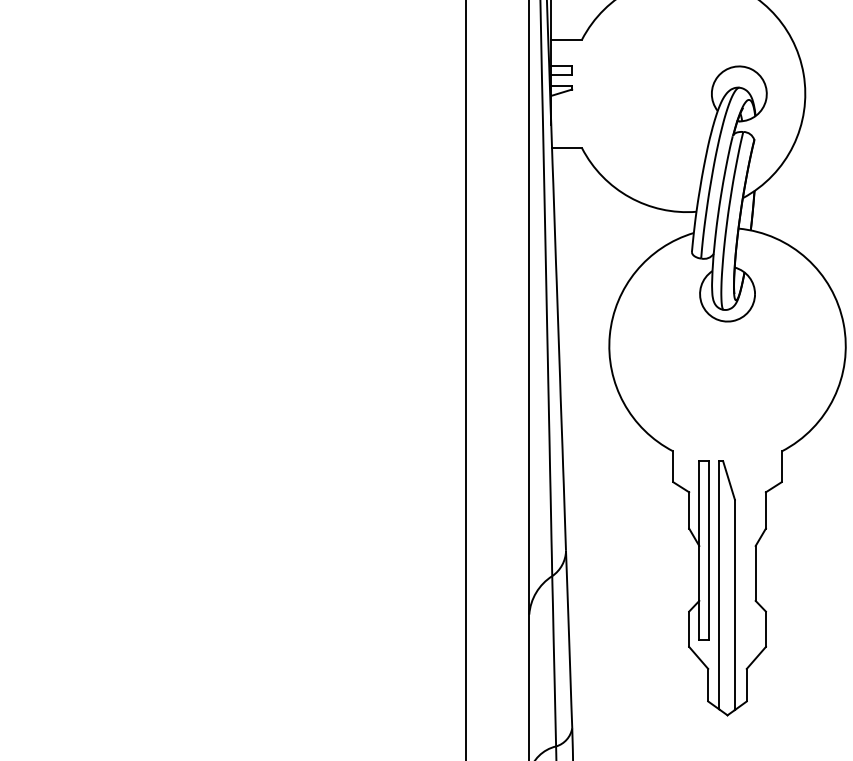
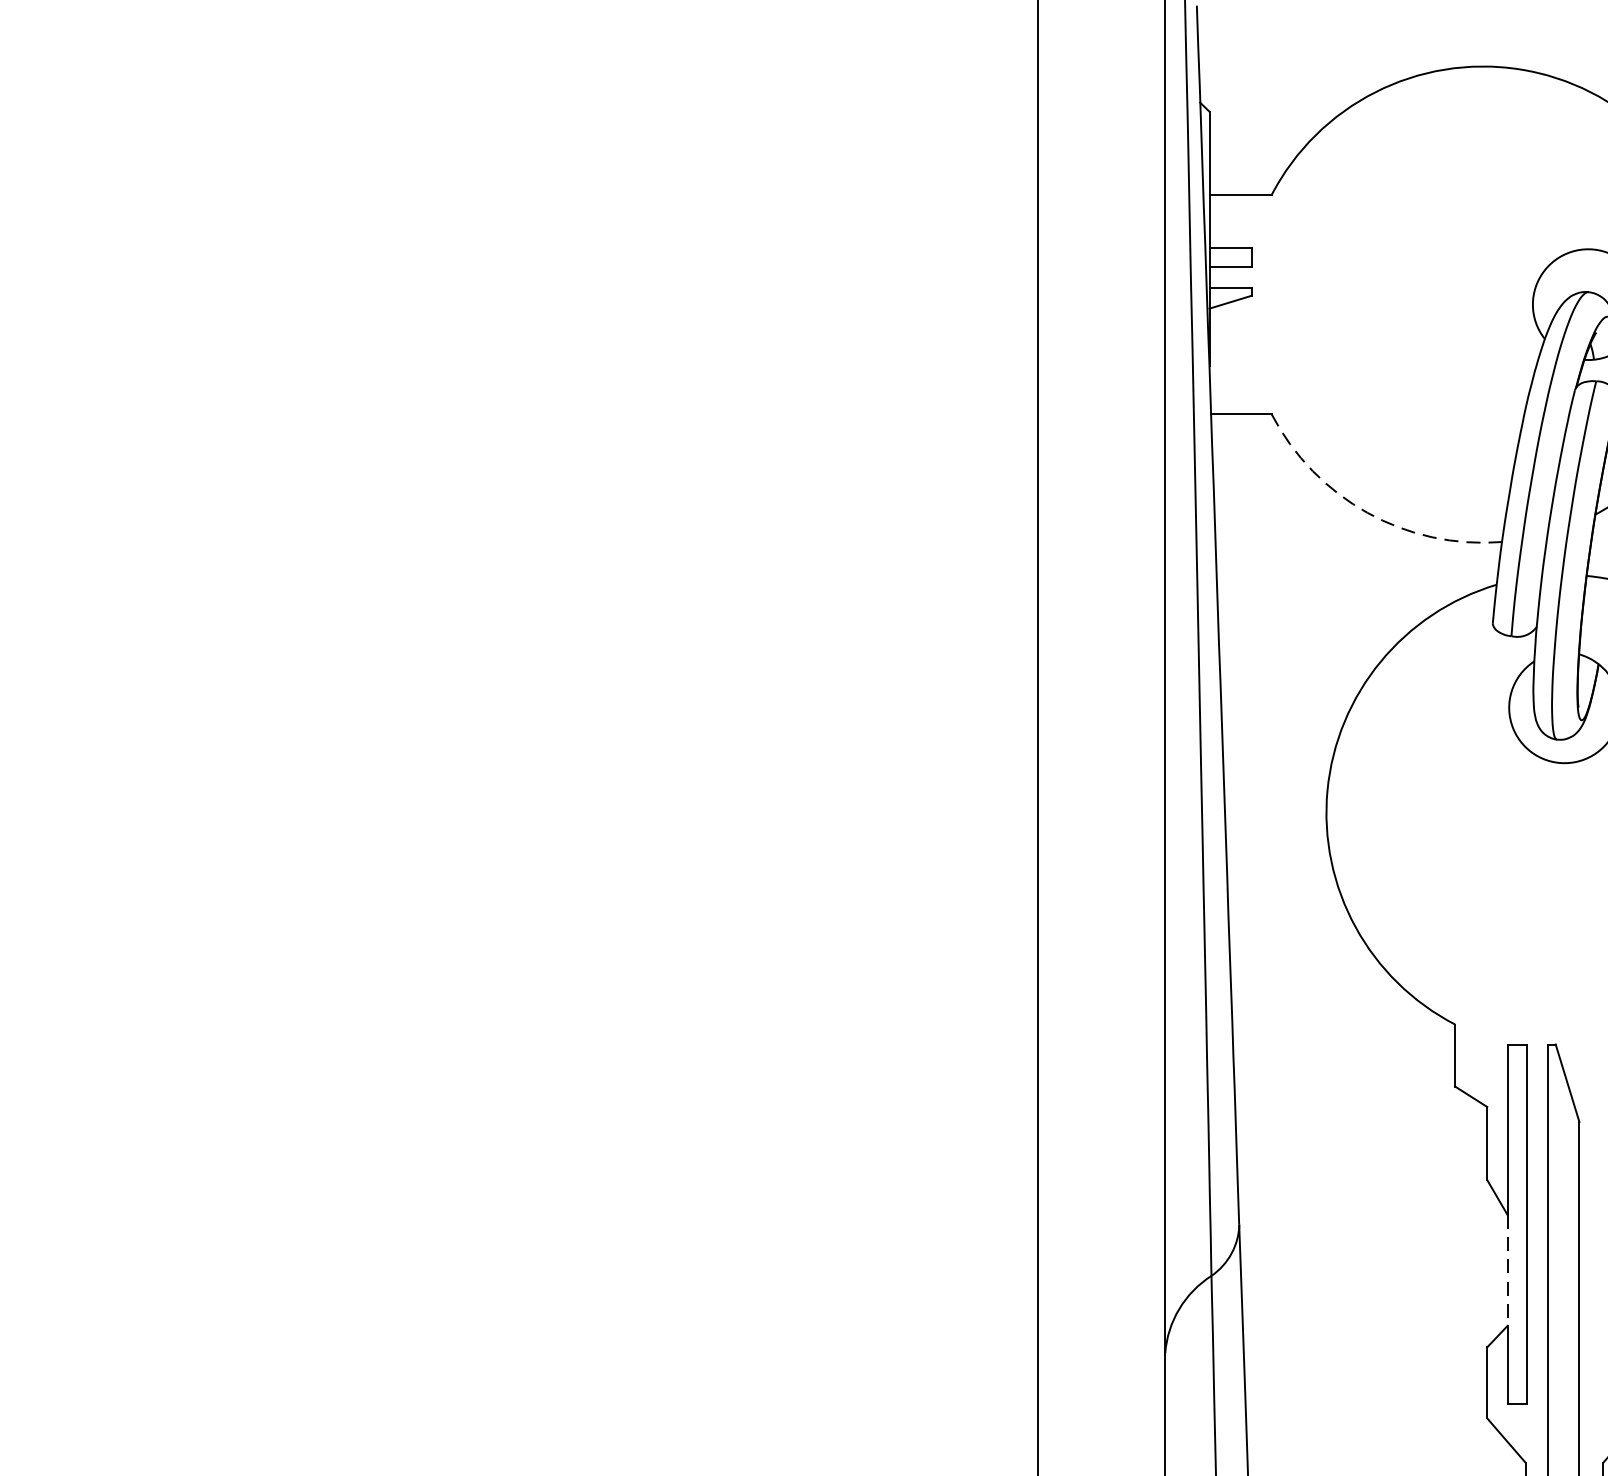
arc: (629, 197) -> (1367, 513), solid -> dashed
line: (699, 573) -> (1508, 1270), solid -> dashed

